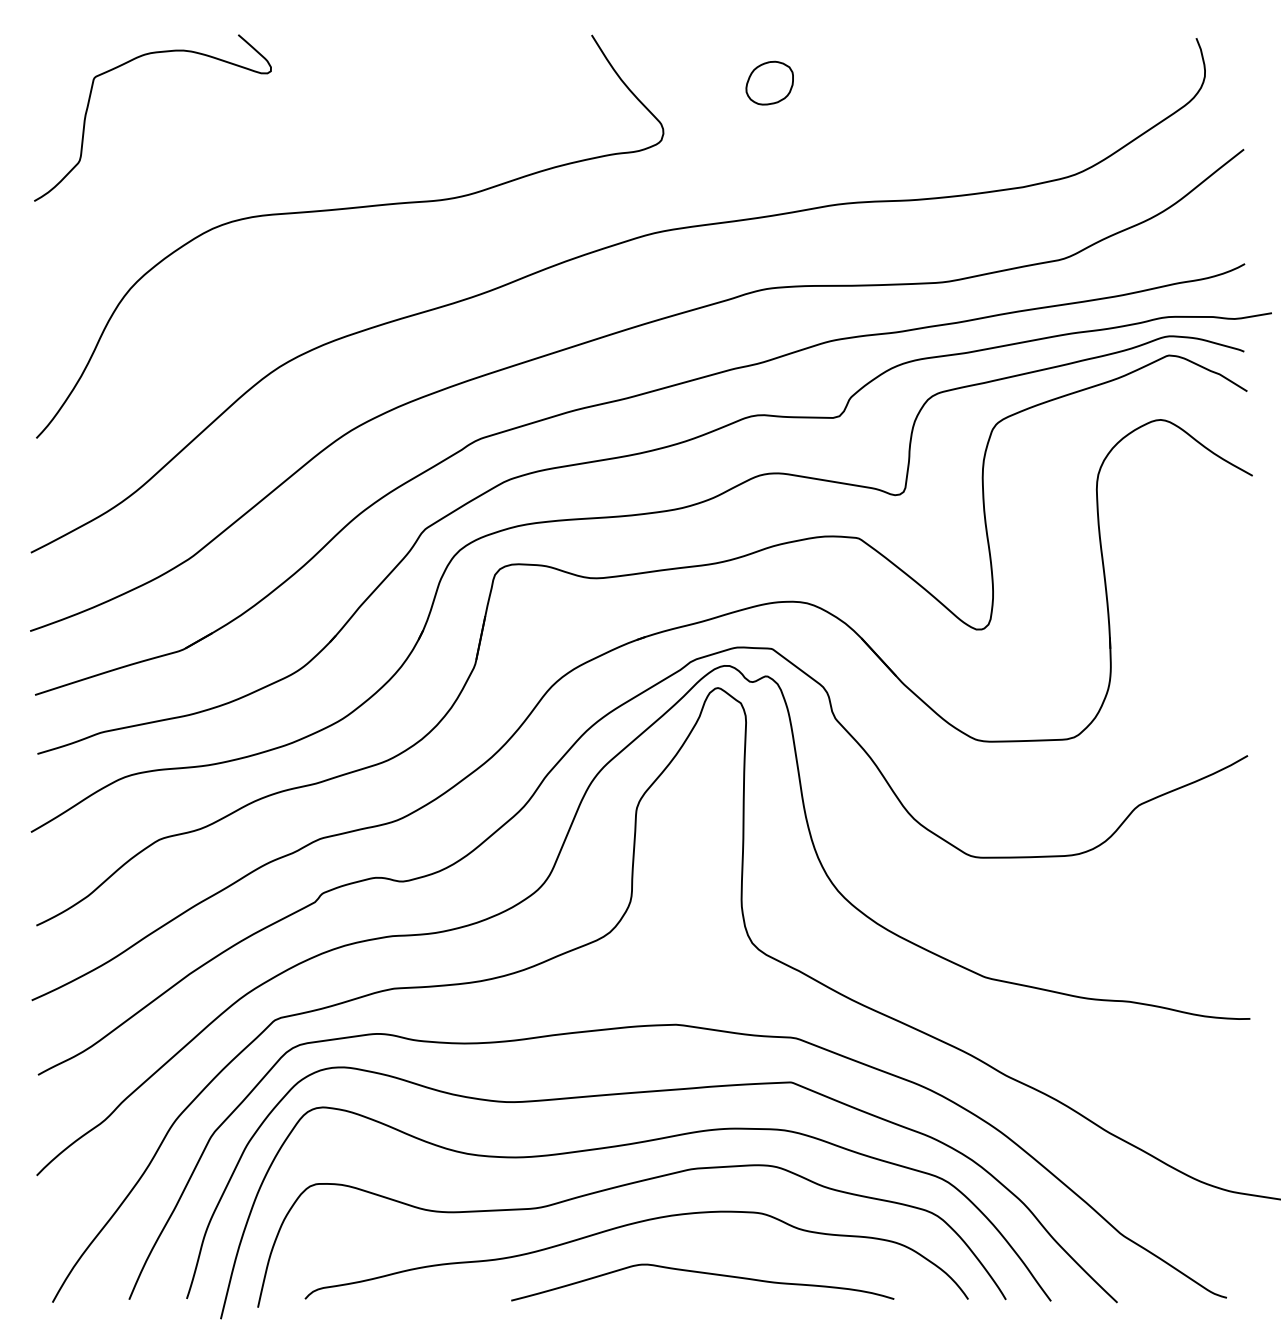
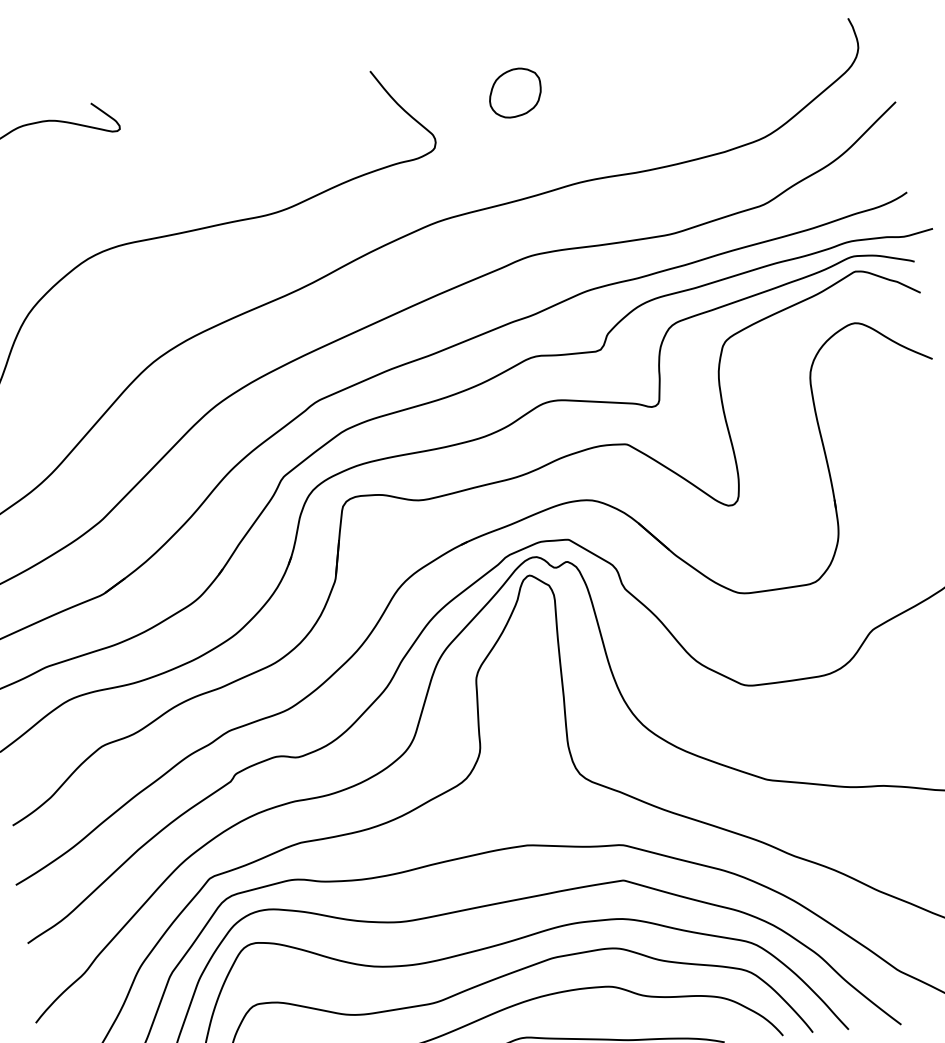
part: (769, 82) -> (514, 92), size x1.4

